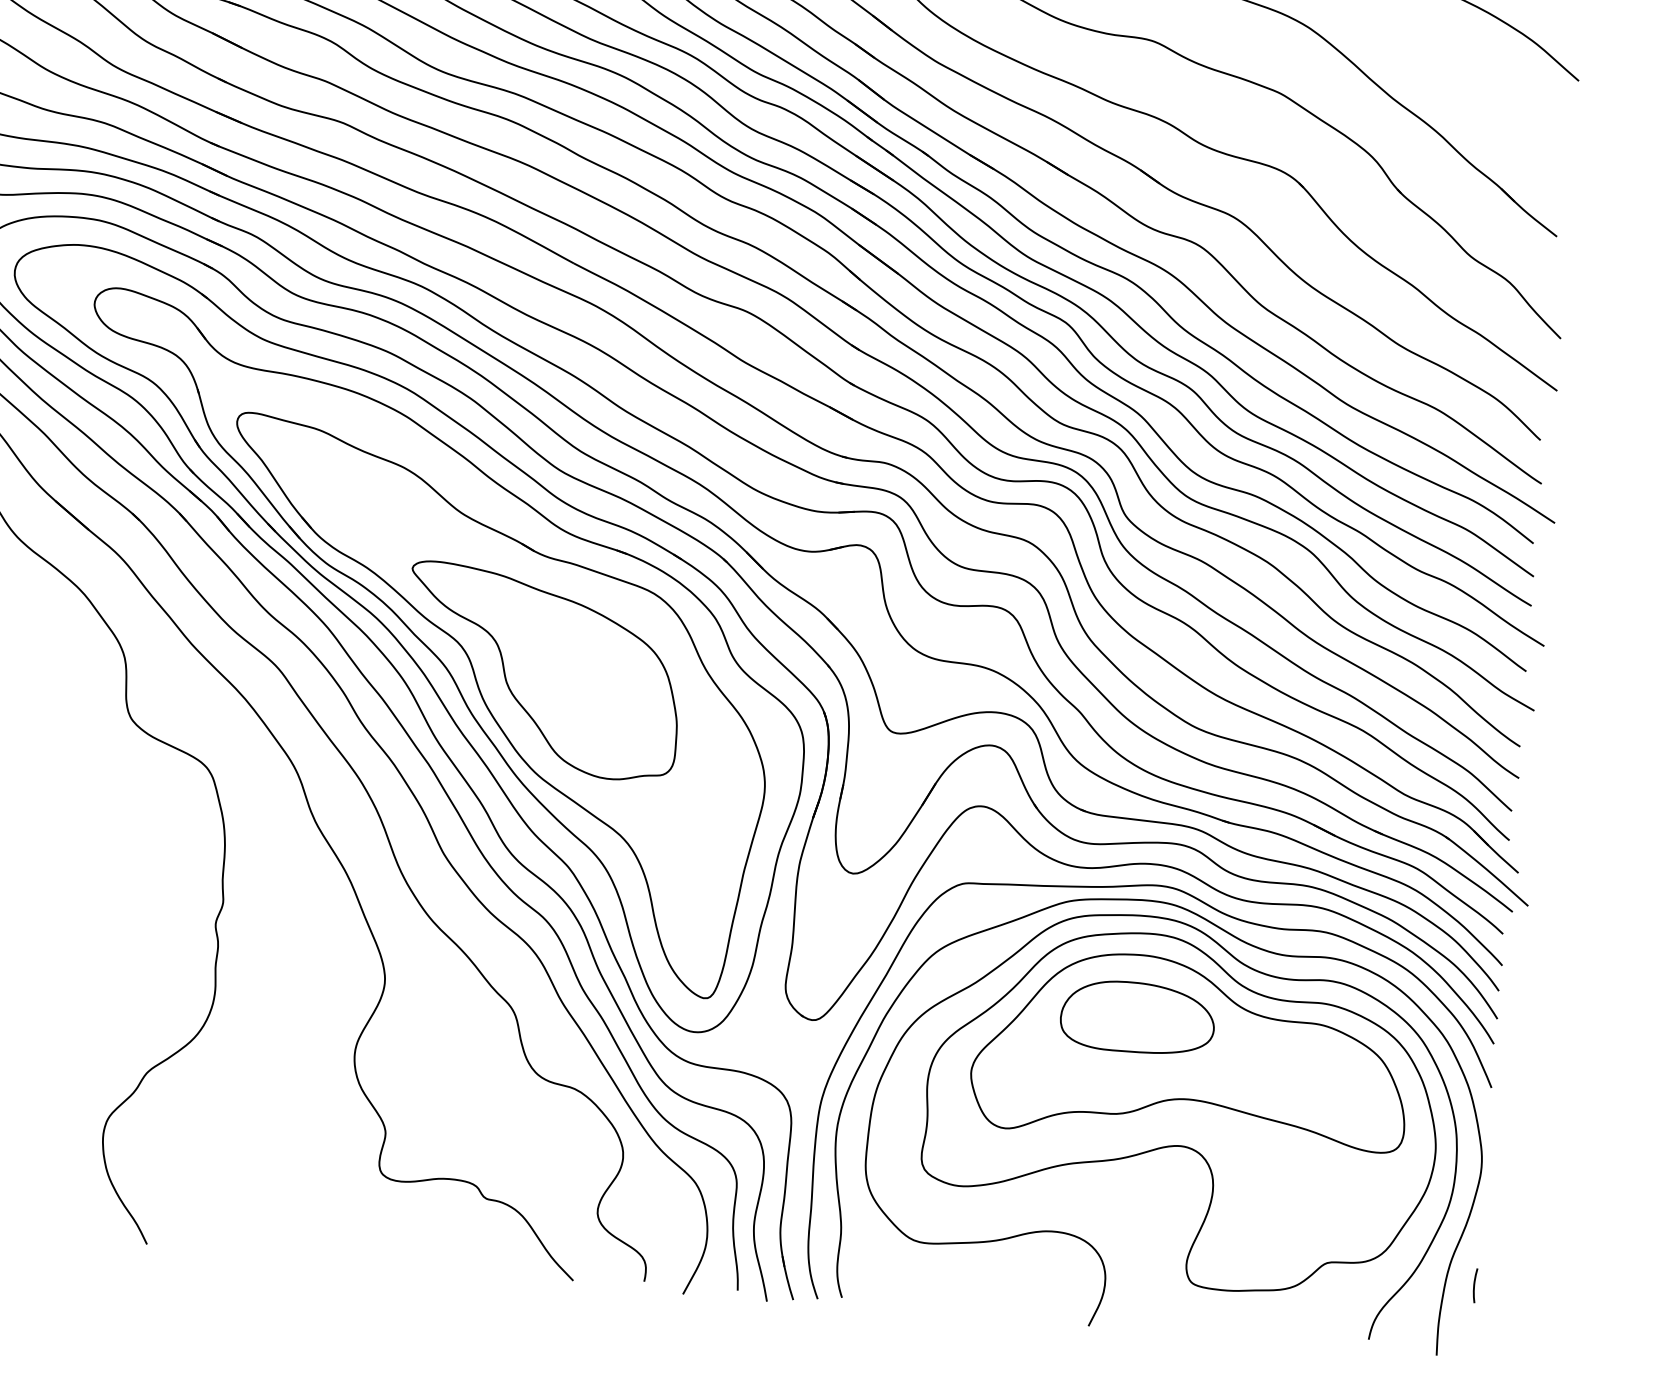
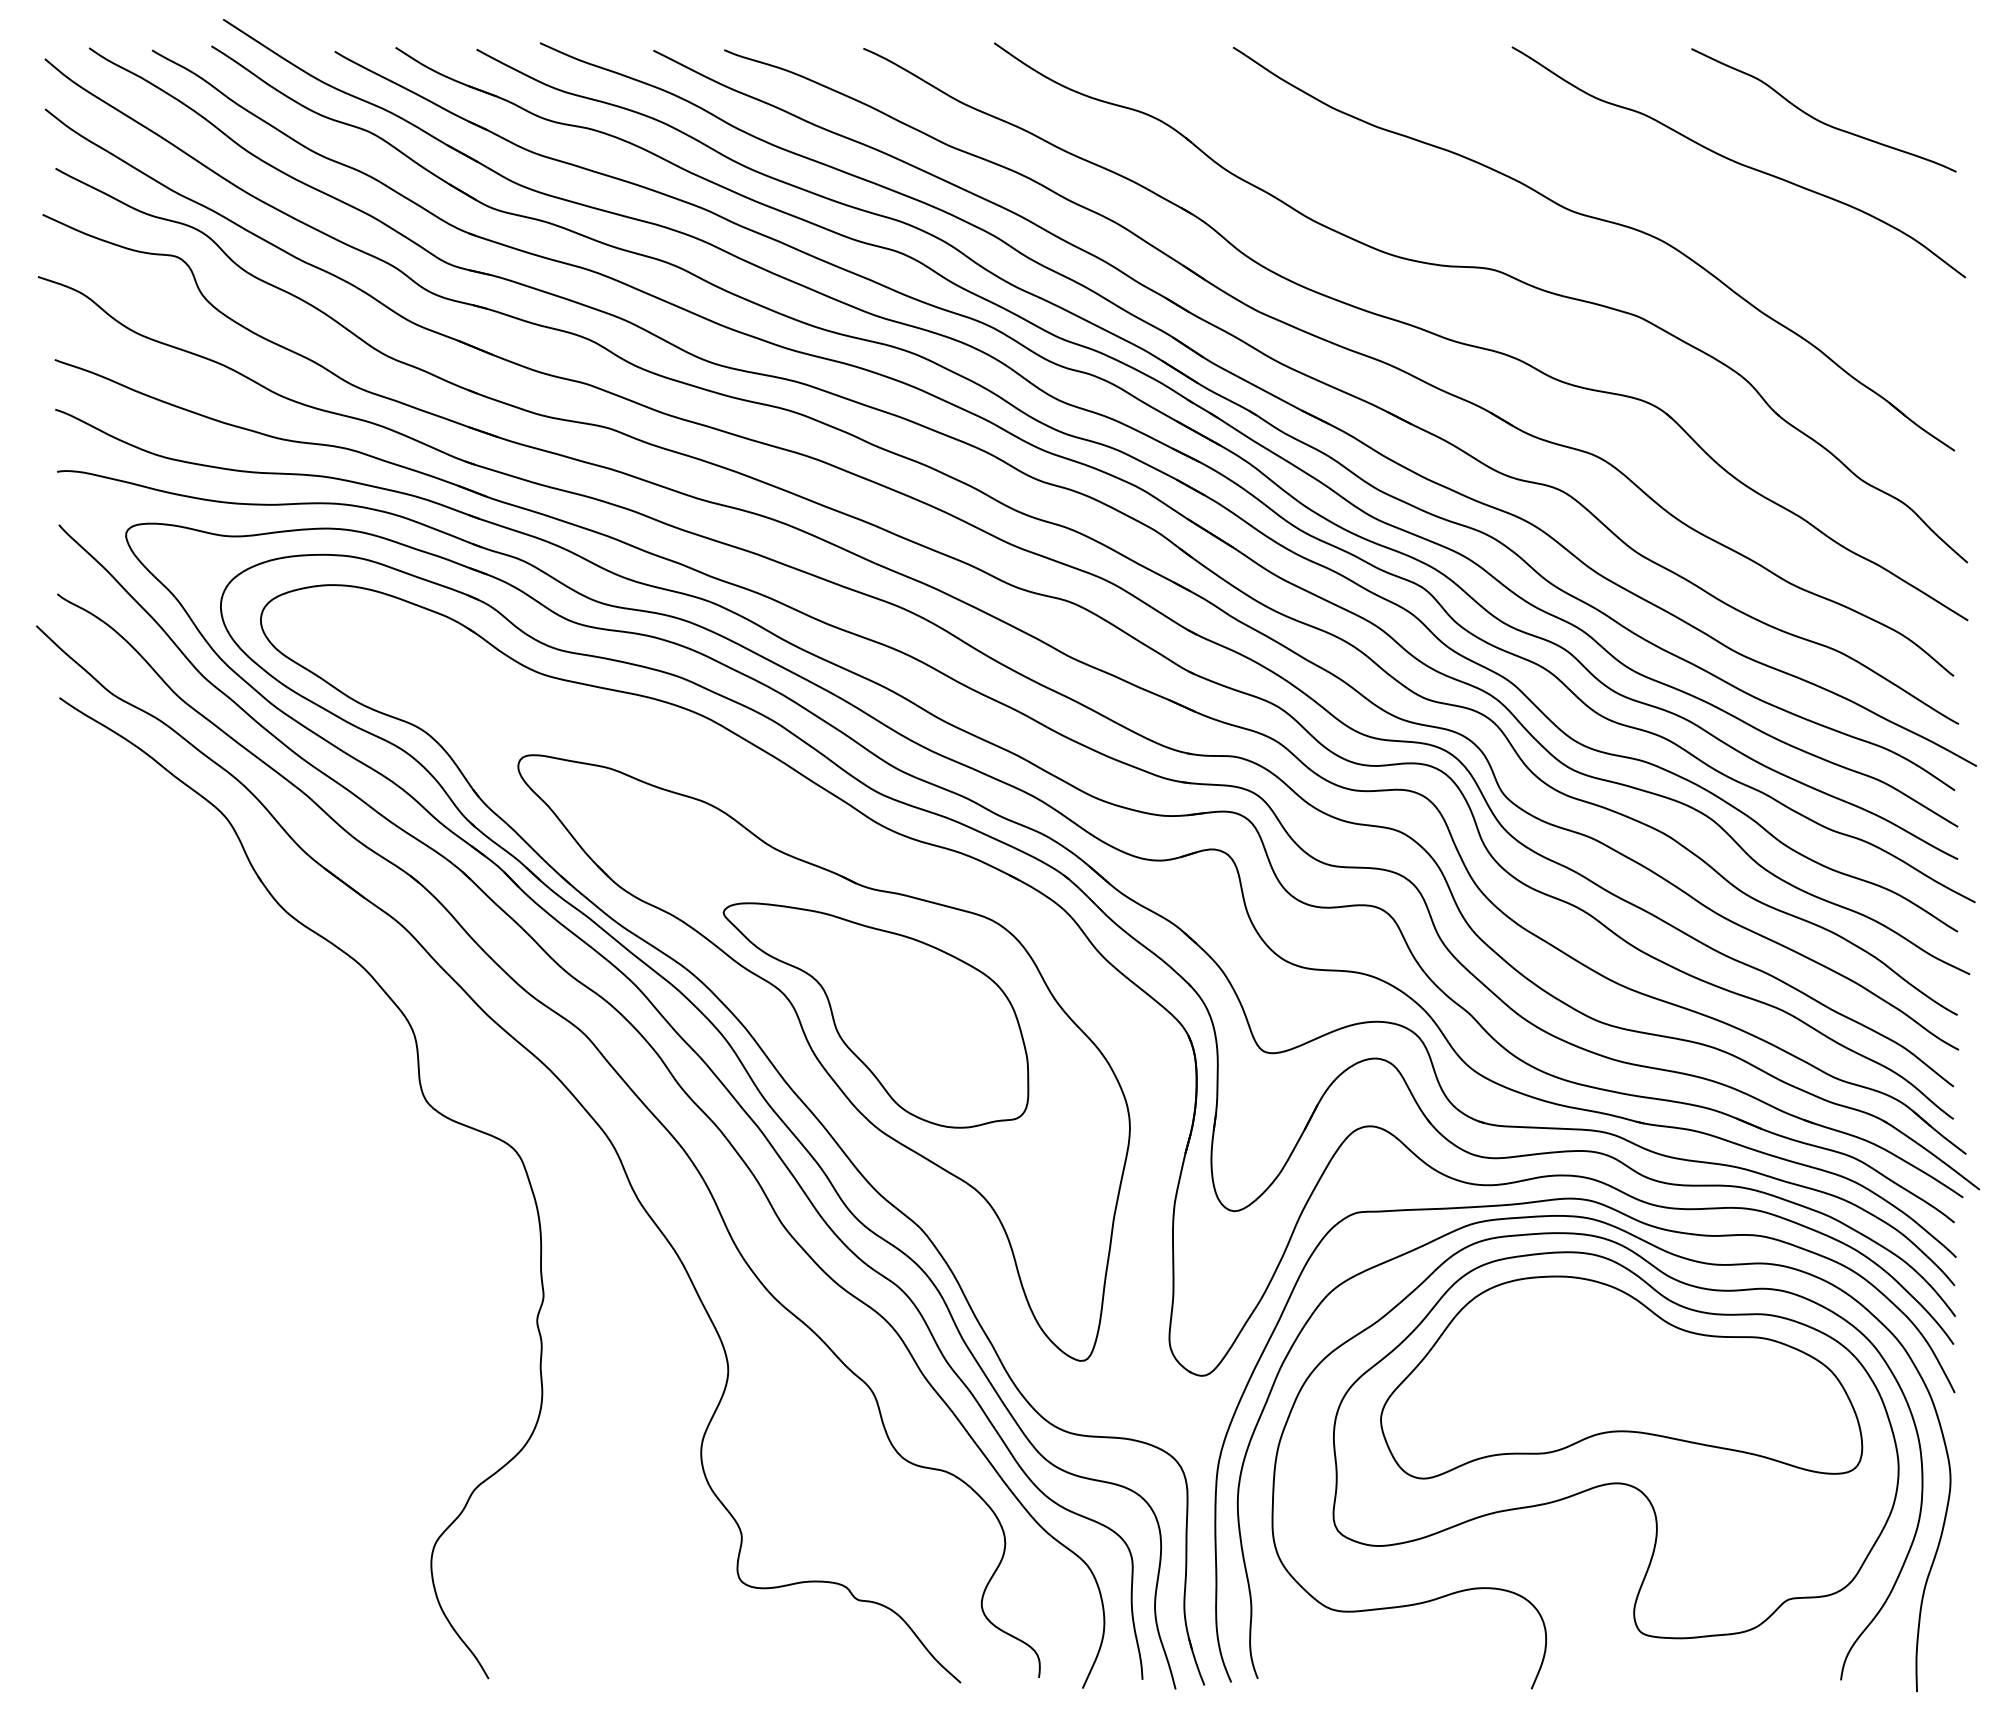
part: (438, 662) -> (760, 1013), removed
part: (1137, 1017) -> (1559, 1345), removed
curve: (1475, 1285) -> (1953, 1611), removed

